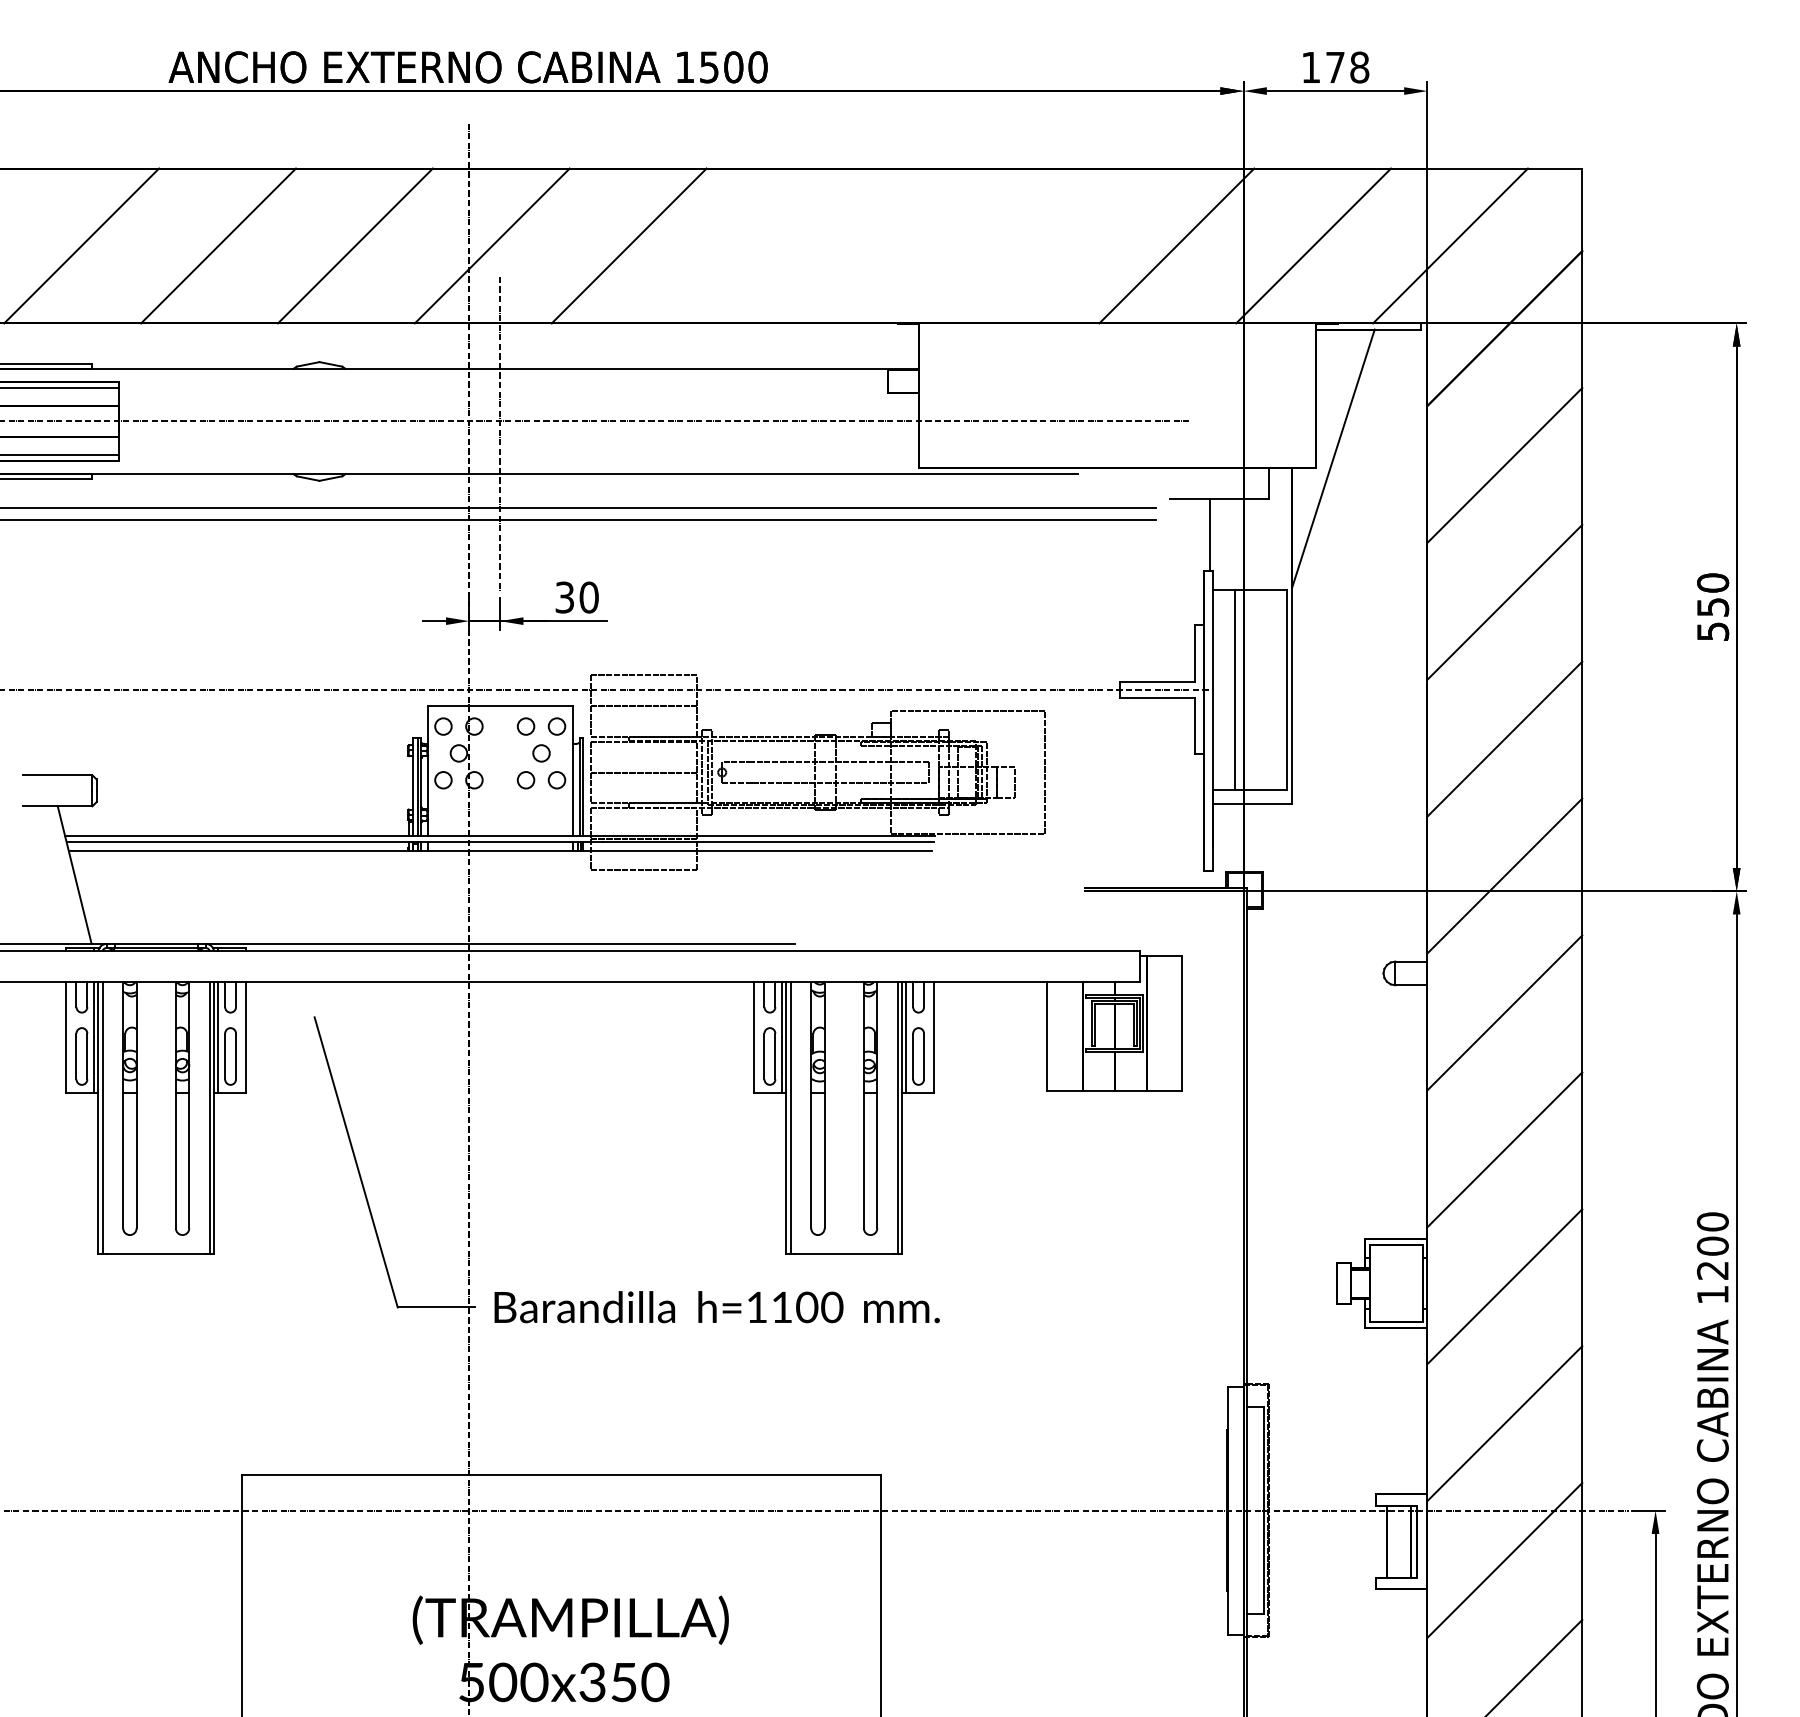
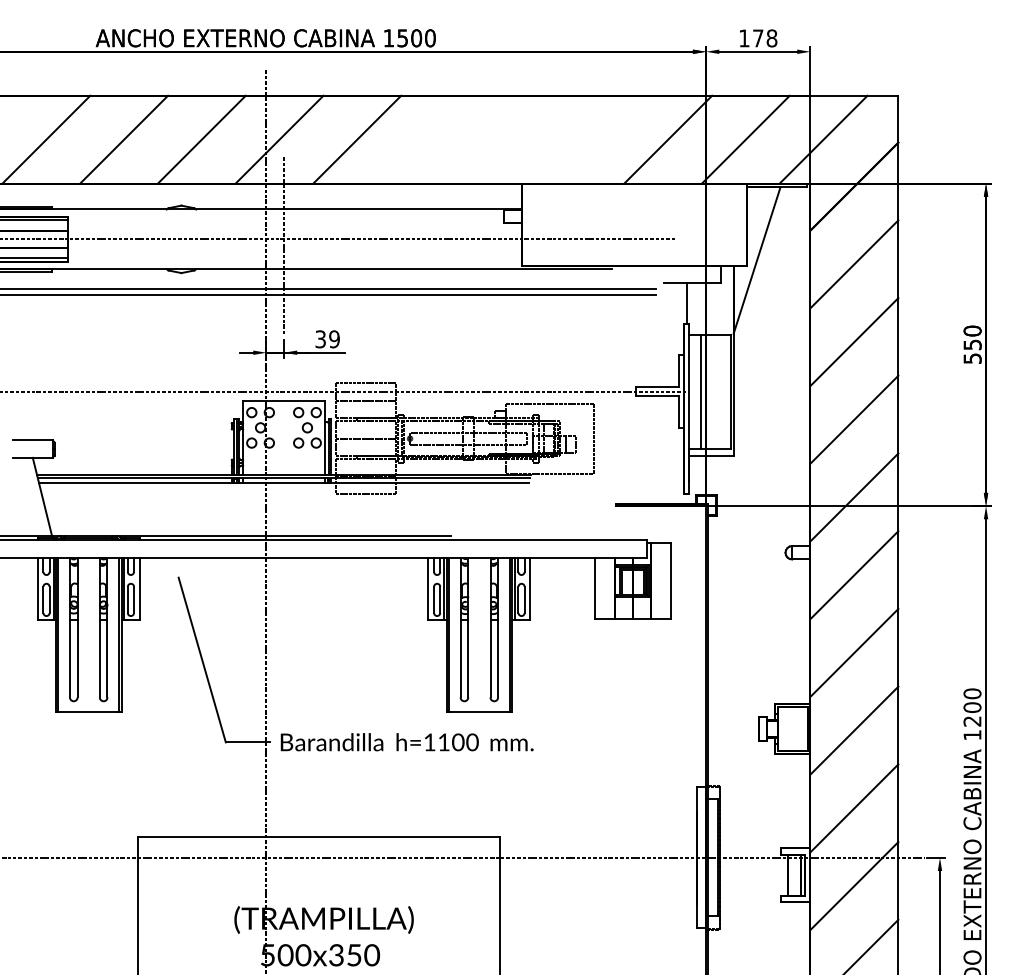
text: (589, 597) -> (334, 339), 30 -> 39

